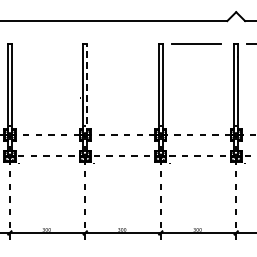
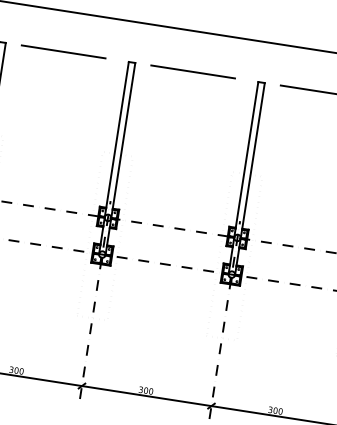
line: (45, 43) -> (64, 50), added
line: (120, 44) -> (192, 71), added
line: (87, 89) -> (123, 140), dashed -> solid

